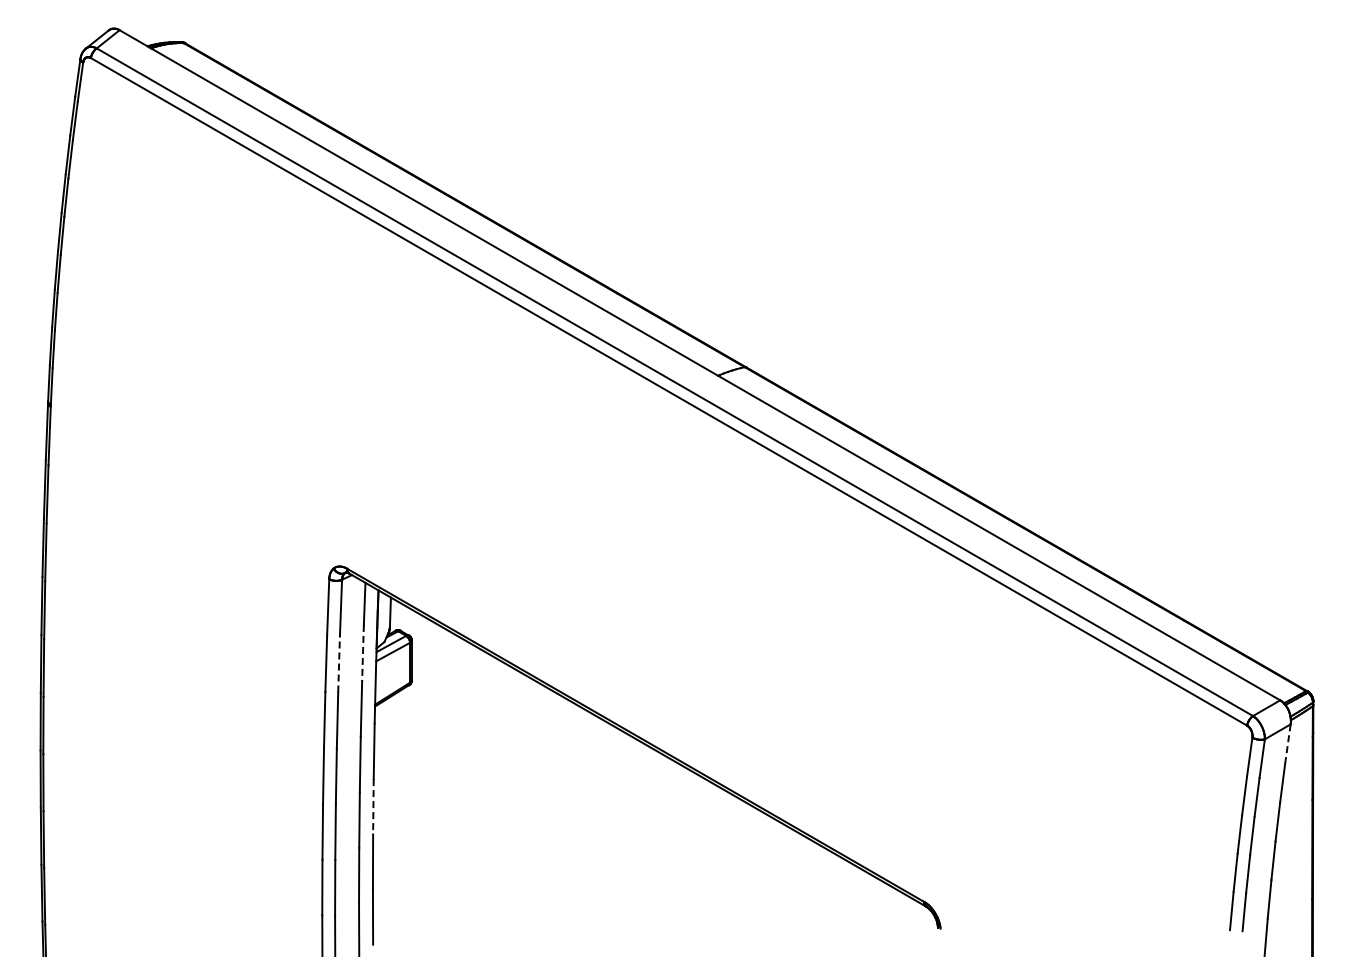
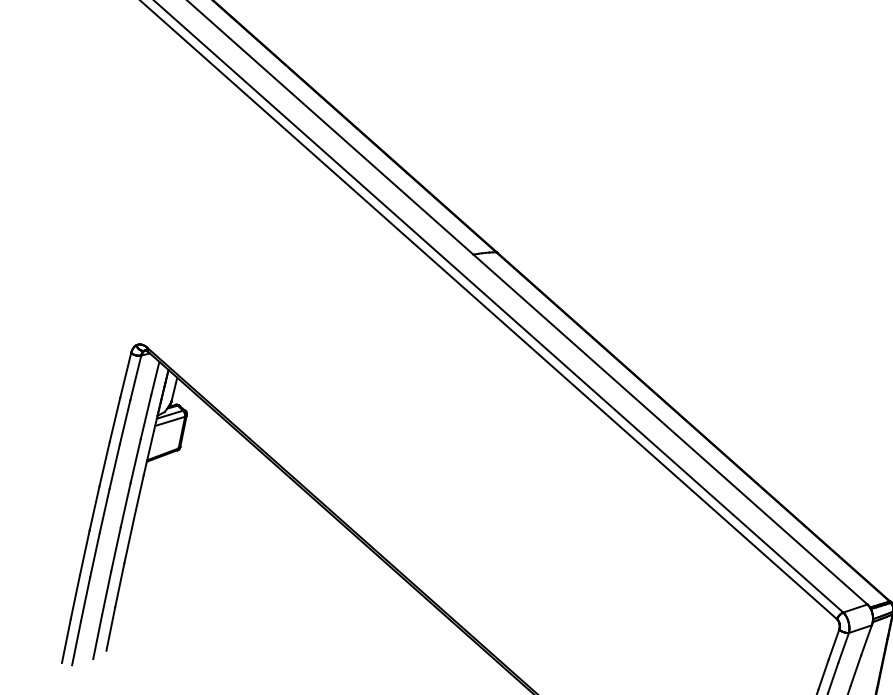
line: (363, 653) -> (146, 417), dashed -> solid
line: (339, 663) -> (125, 421), dashed -> solid
line: (1287, 743) -> (866, 640), dashed -> solid
line: (373, 806) -> (129, 540), dashed -> solid

